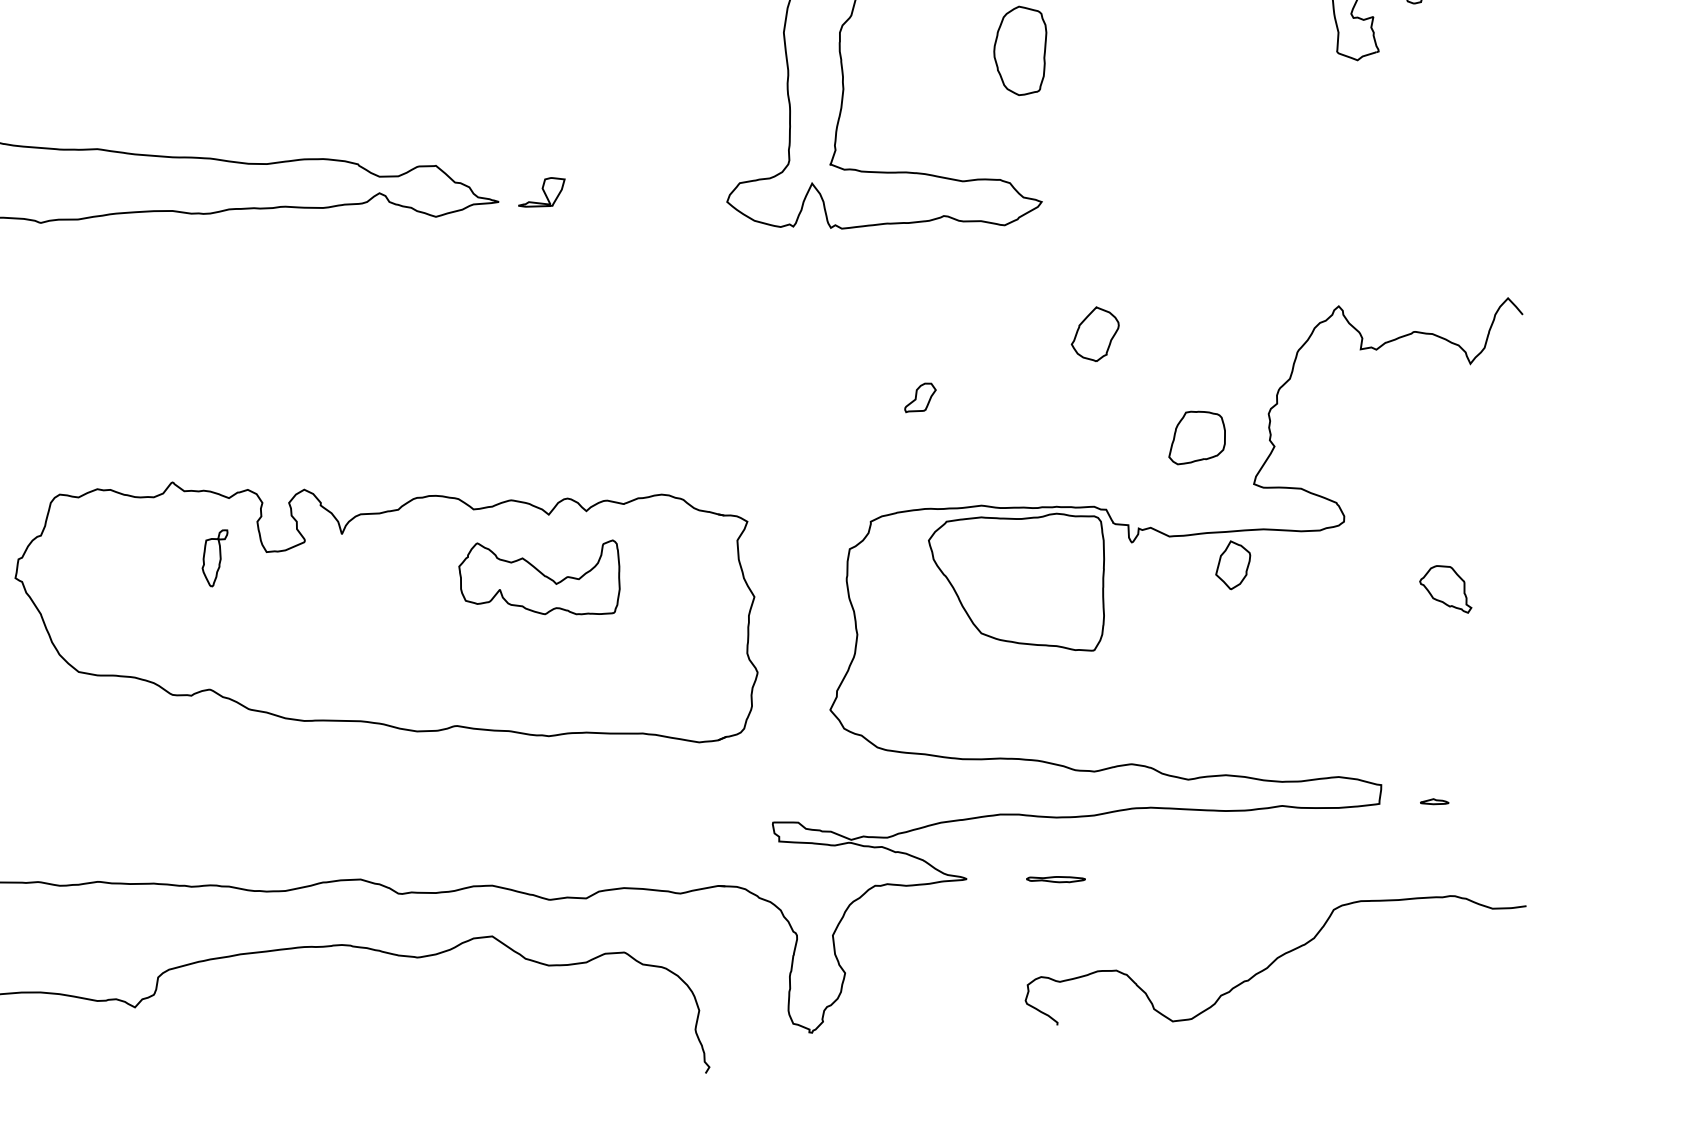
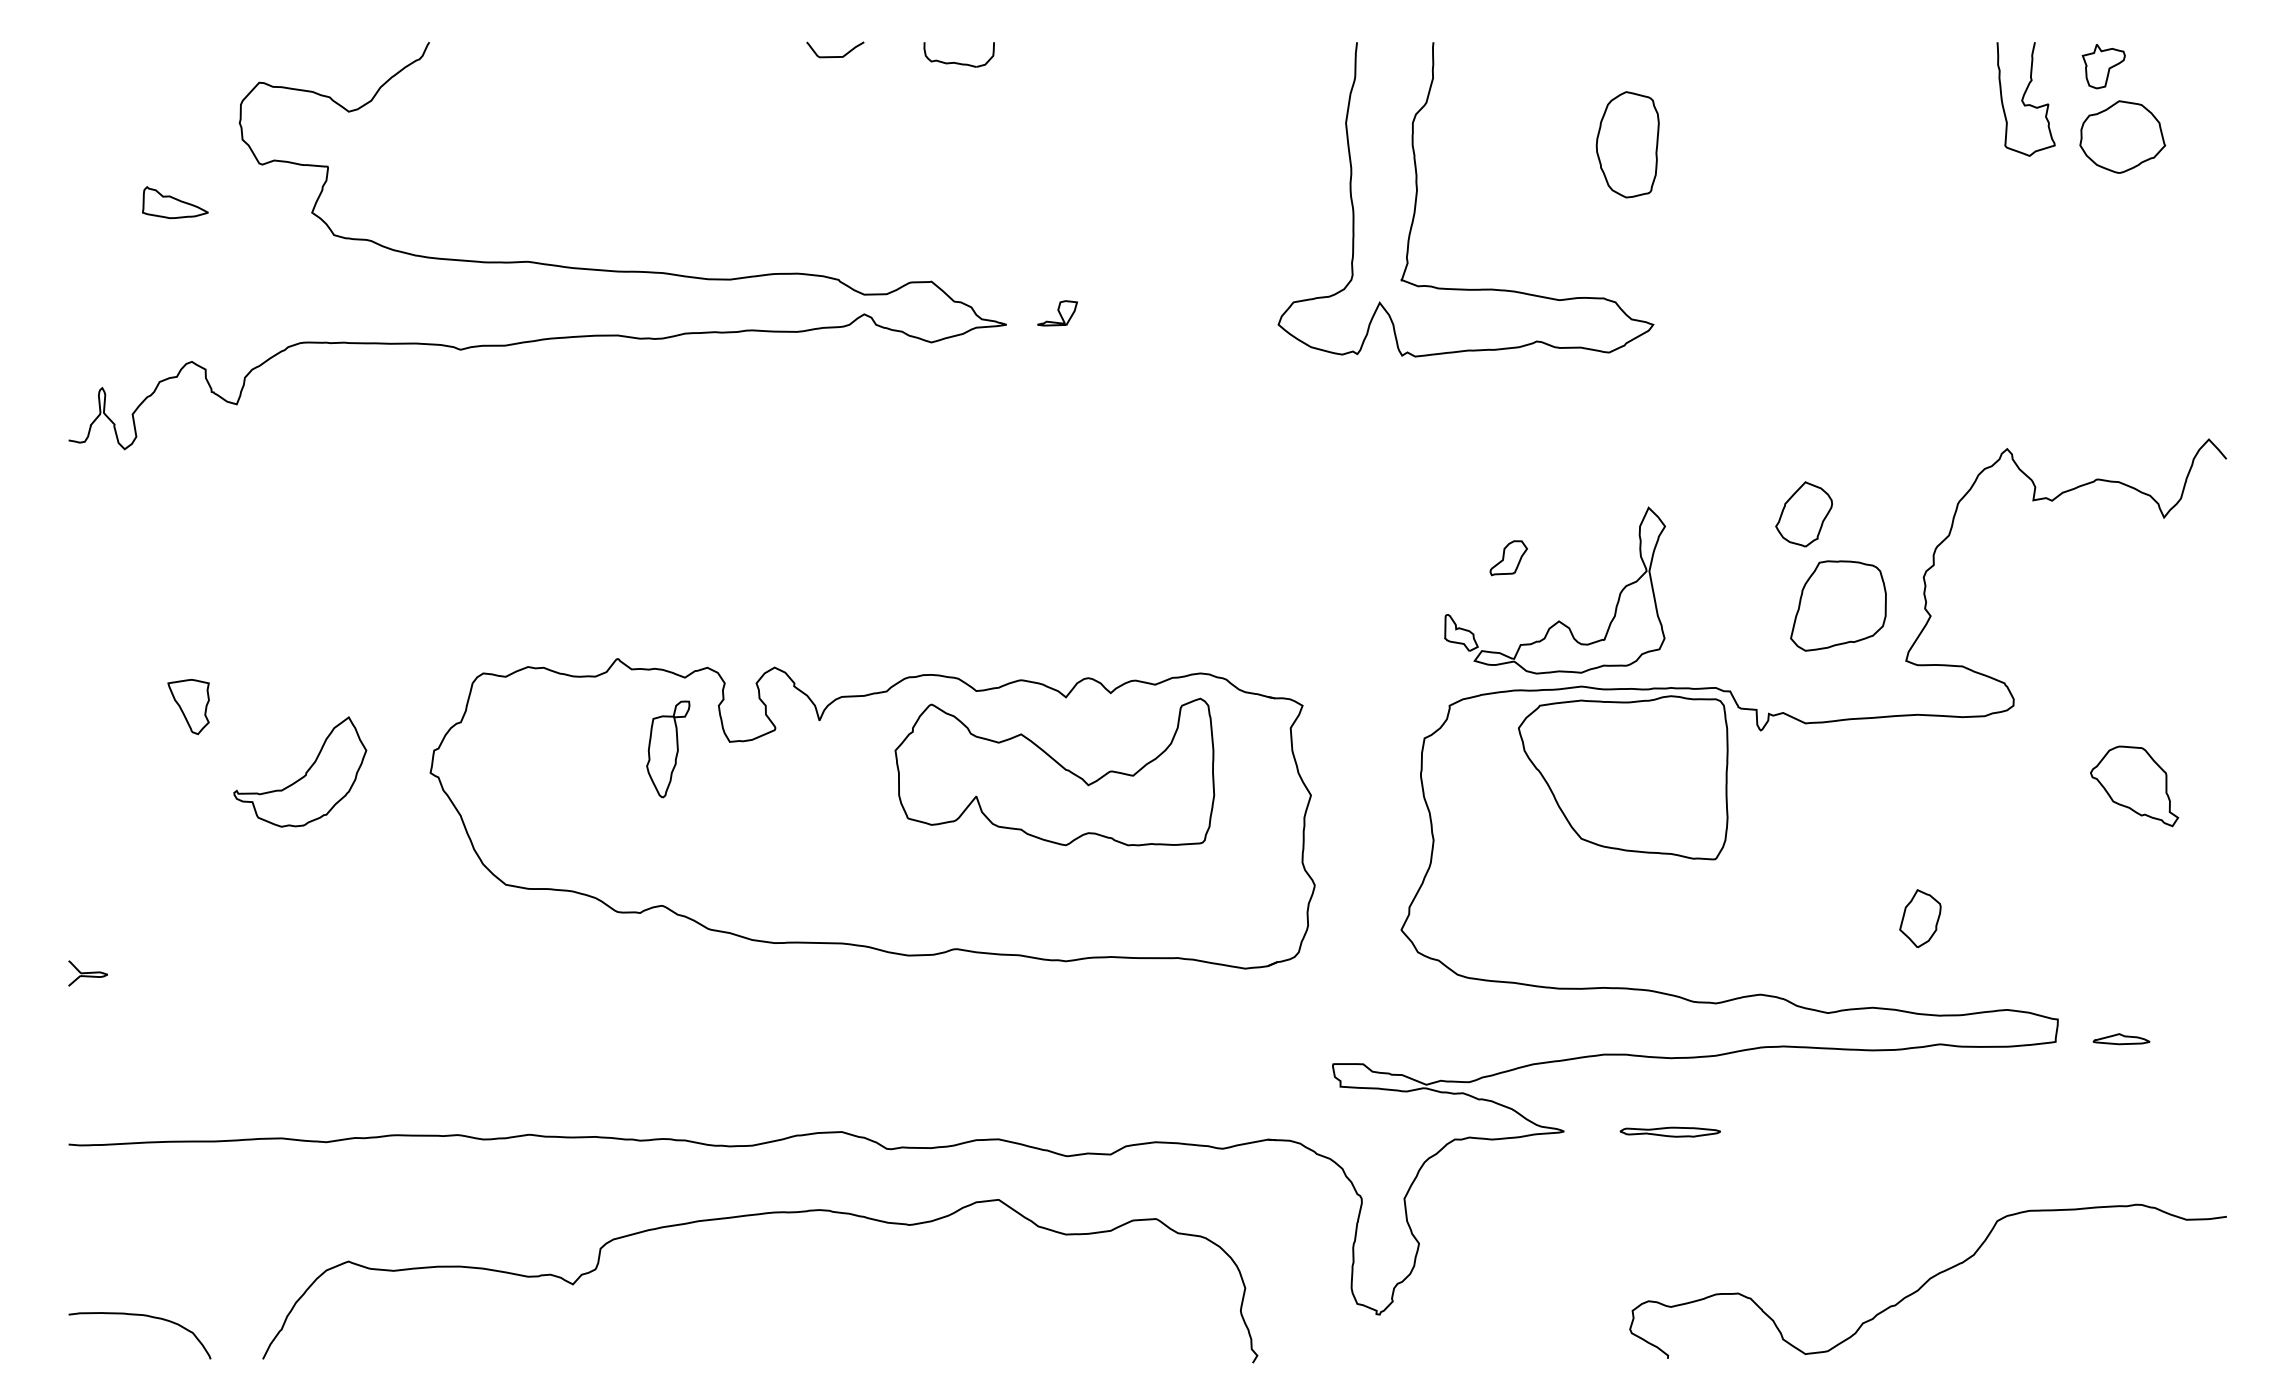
part: (1435, 43) -> (2122, 136), added
part: (541, 192) -> (1057, 313), size x0.71
part: (1094, 334) -> (1803, 514), moved
part: (1197, 437) -> (1838, 605), size x1.43
part: (962, 450) -> (1558, 620), added
part: (215, 558) -> (668, 749), size x1.43
part: (1233, 565) -> (1920, 918), moved
part: (539, 576) -> (1054, 771), size x1.67
part: (1445, 589) -> (2134, 786), size x1.43
part: (1434, 801) -> (2121, 1039), size x1.67
part: (1055, 879) -> (1669, 1131), size x1.43
curve: (1275, 959) -> (1927, 1280), moved

